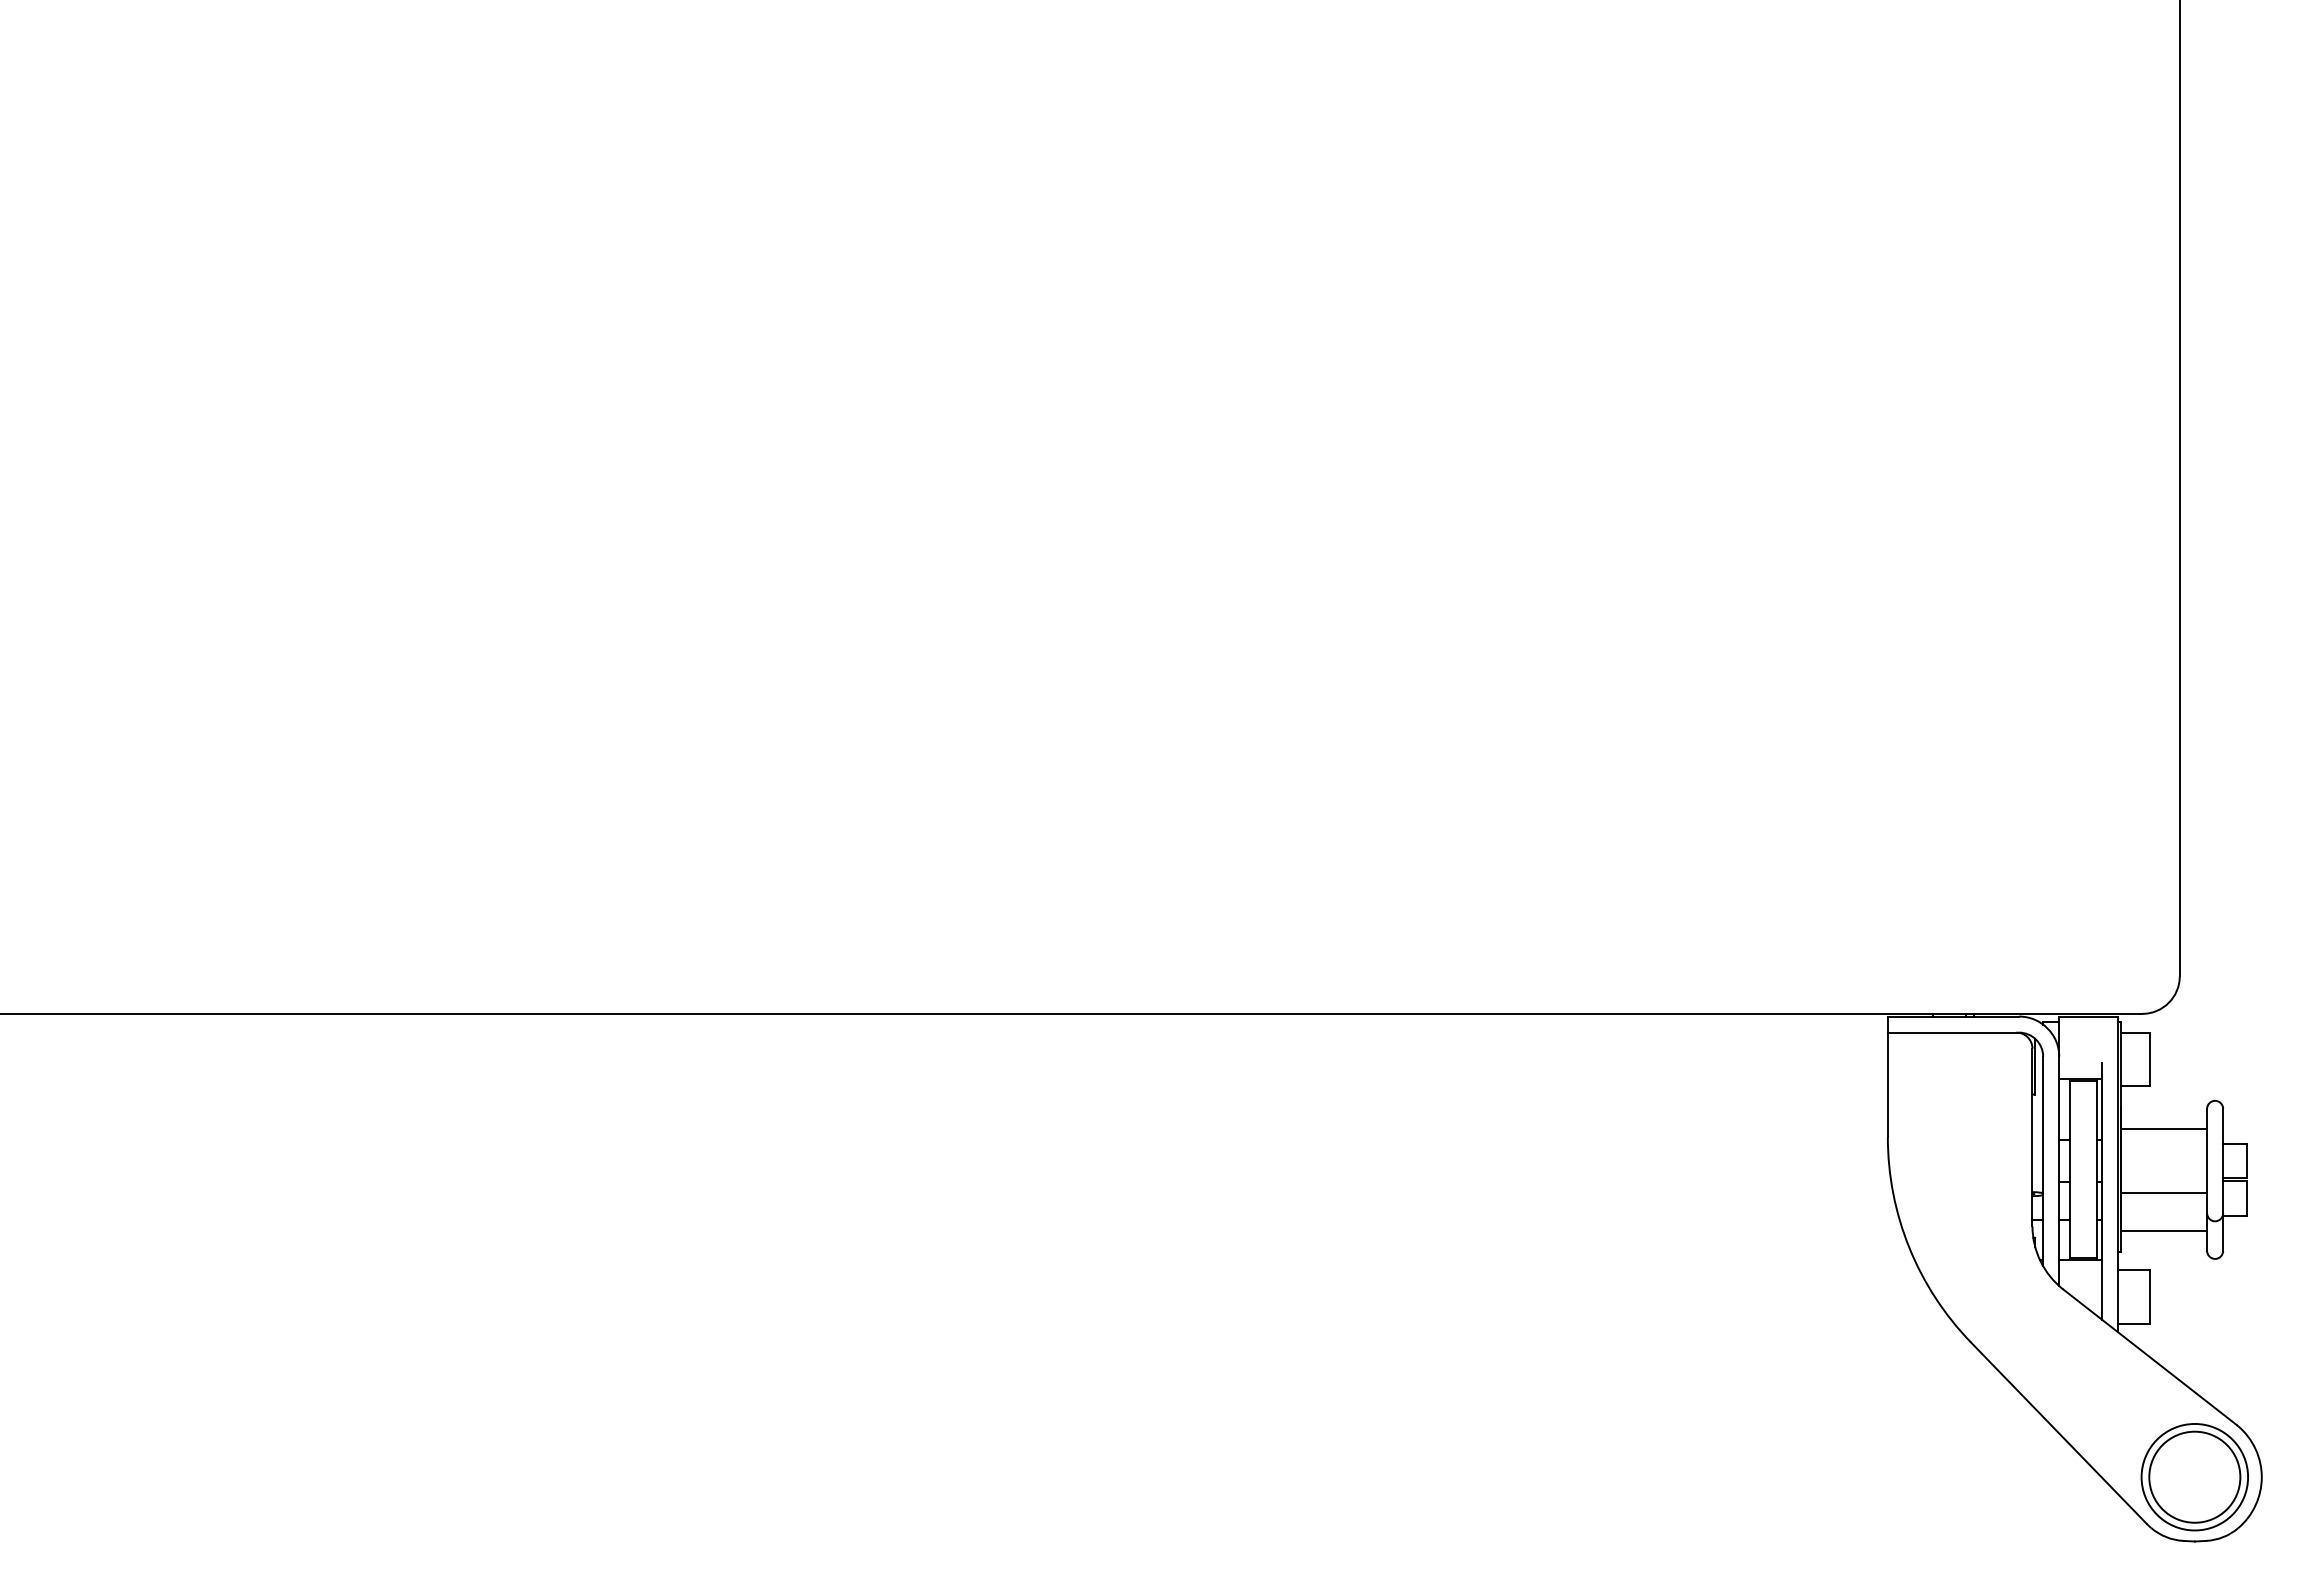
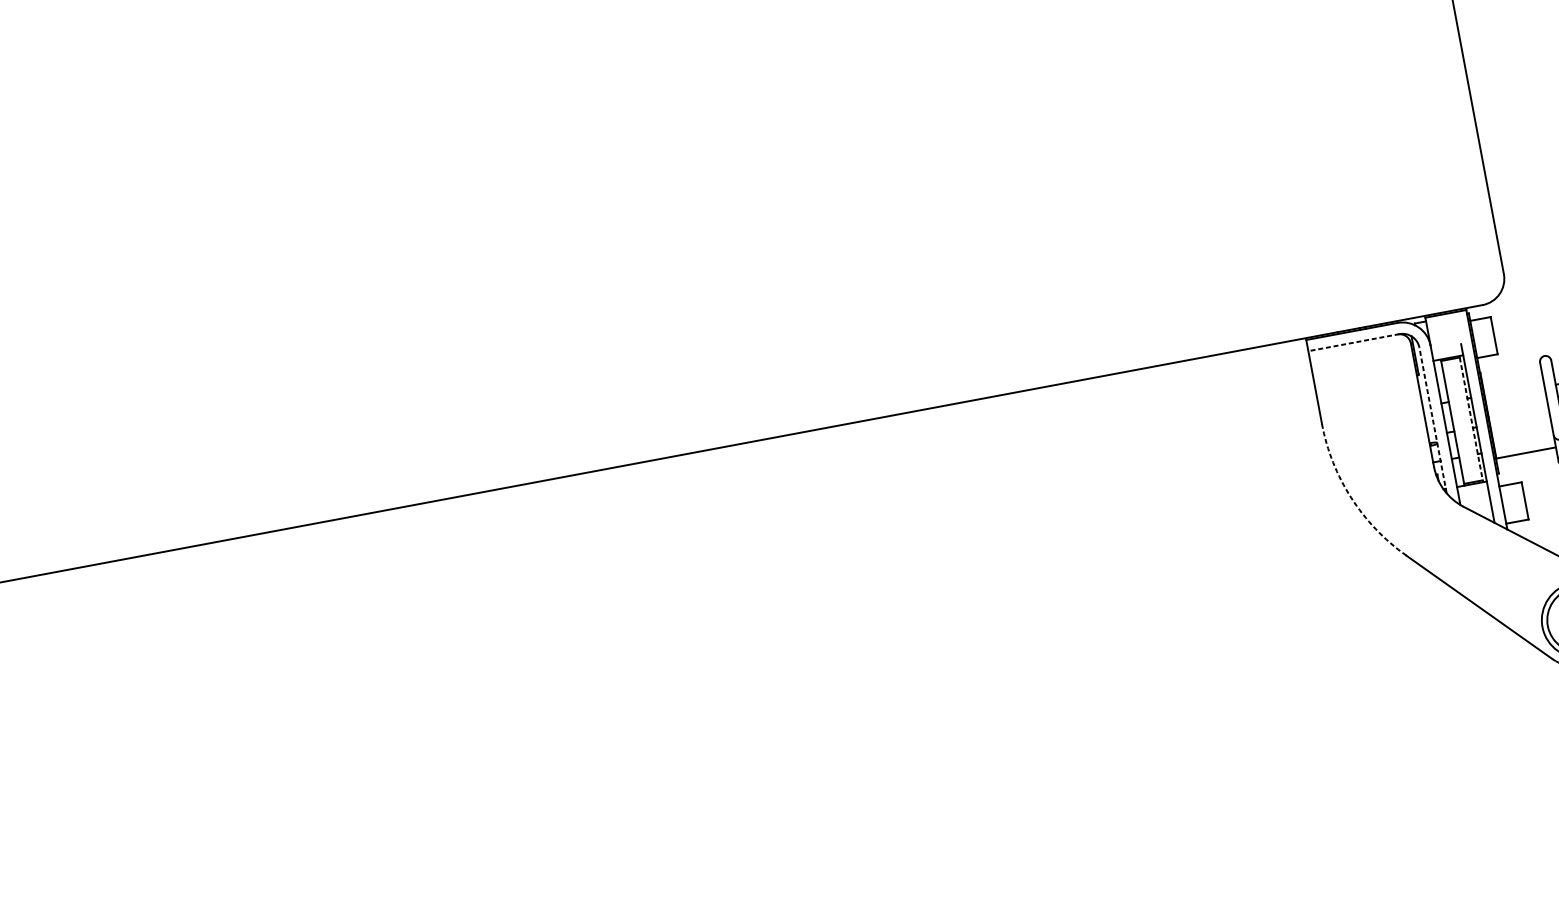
line: (1953, 1032) -> (1353, 342), solid -> dashed
line: (2164, 1128) -> (1513, 381), removed
line: (2043, 1161) -> (1433, 420), solid -> dashed
line: (2096, 1170) -> (1471, 419), solid -> dashed
line: (2164, 1193) -> (1521, 426), removed
arc: (1909, 1247) -> (1351, 497), solid -> dashed

